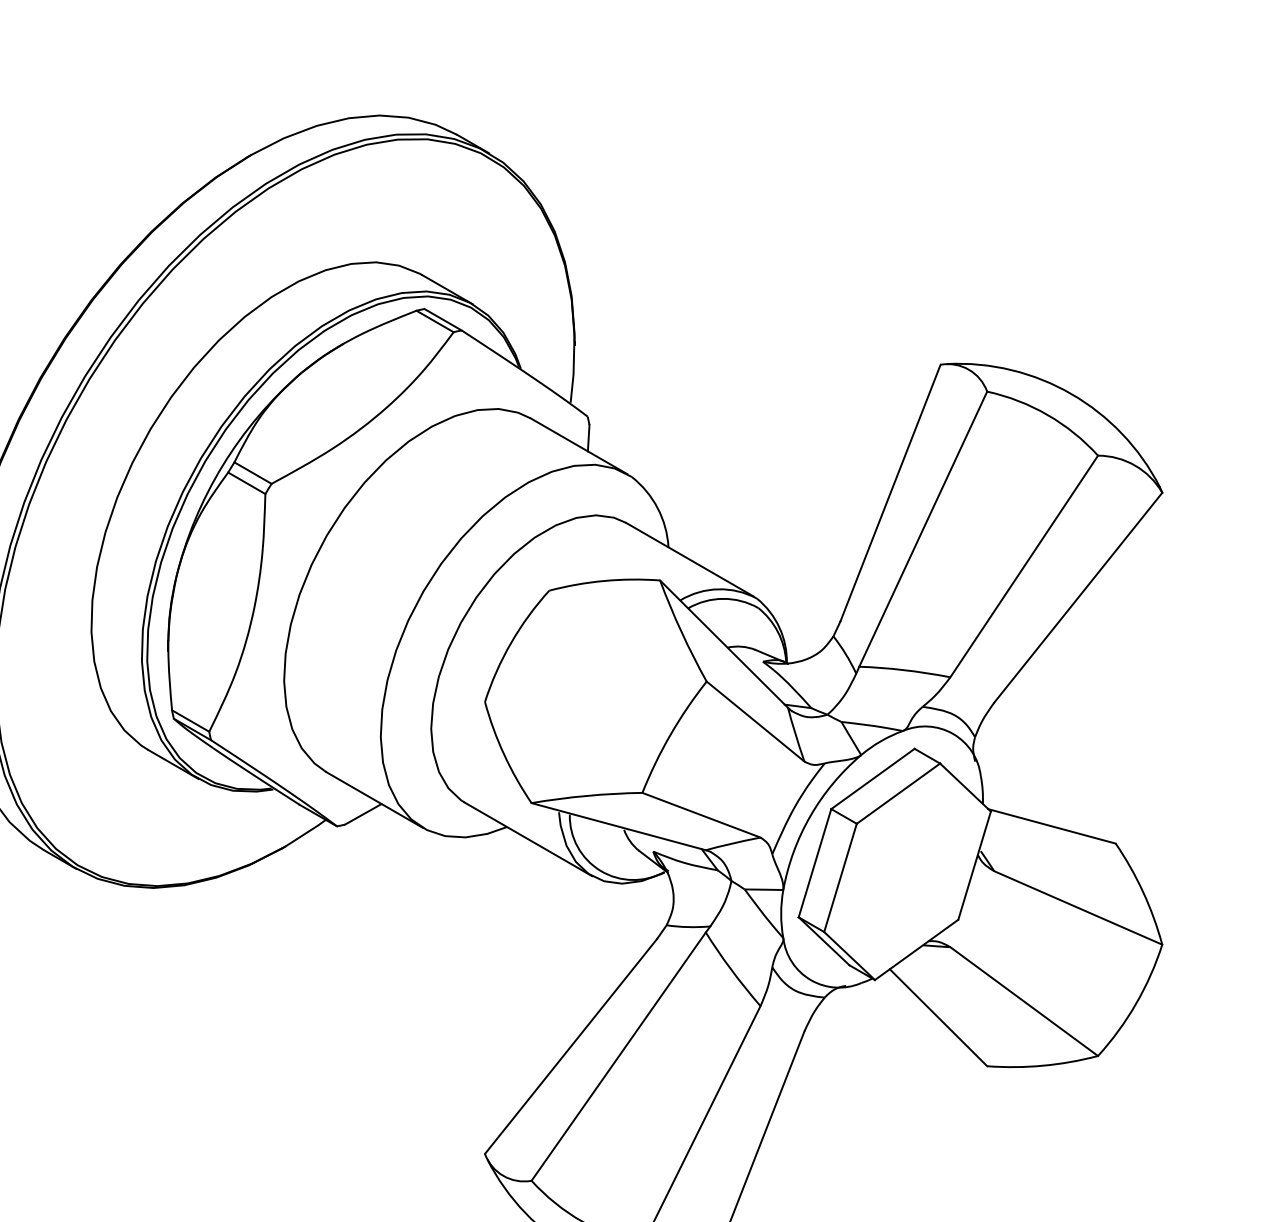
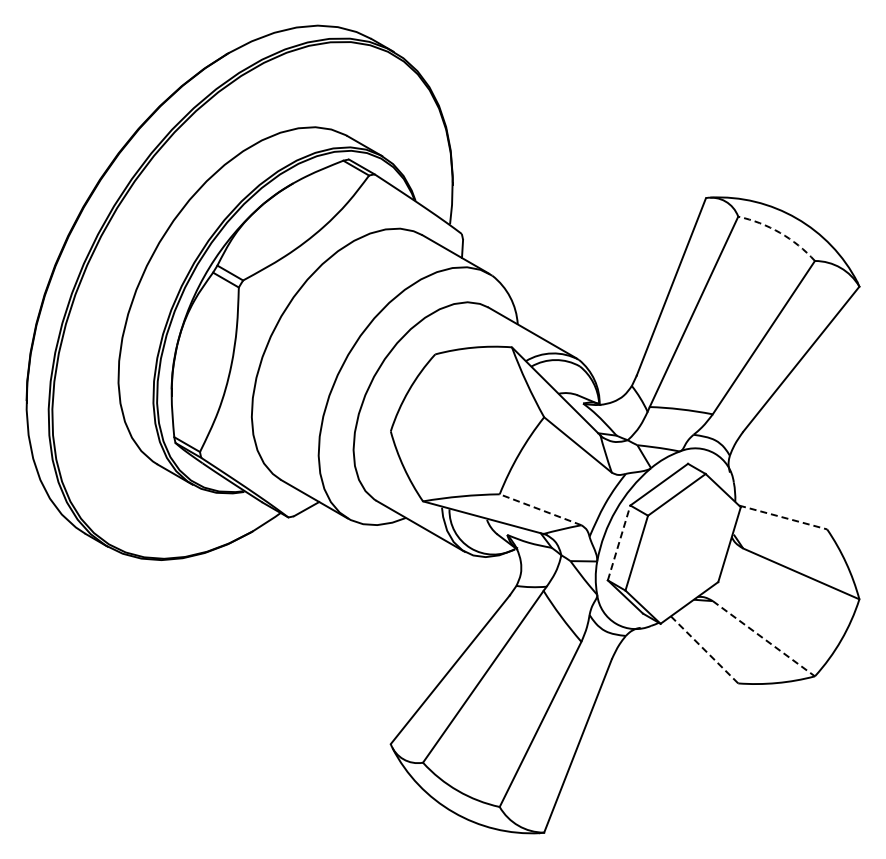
arc: (1048, 414) -> (780, 232), solid -> dashed
line: (701, 814) -> (540, 509), solid -> dashed
line: (1052, 826) -> (783, 517), solid -> dashed
line: (815, 862) -> (619, 542), solid -> dashed
line: (1025, 1002) -> (764, 639), solid -> dashed
line: (938, 1017) -> (704, 649), solid -> dashed

